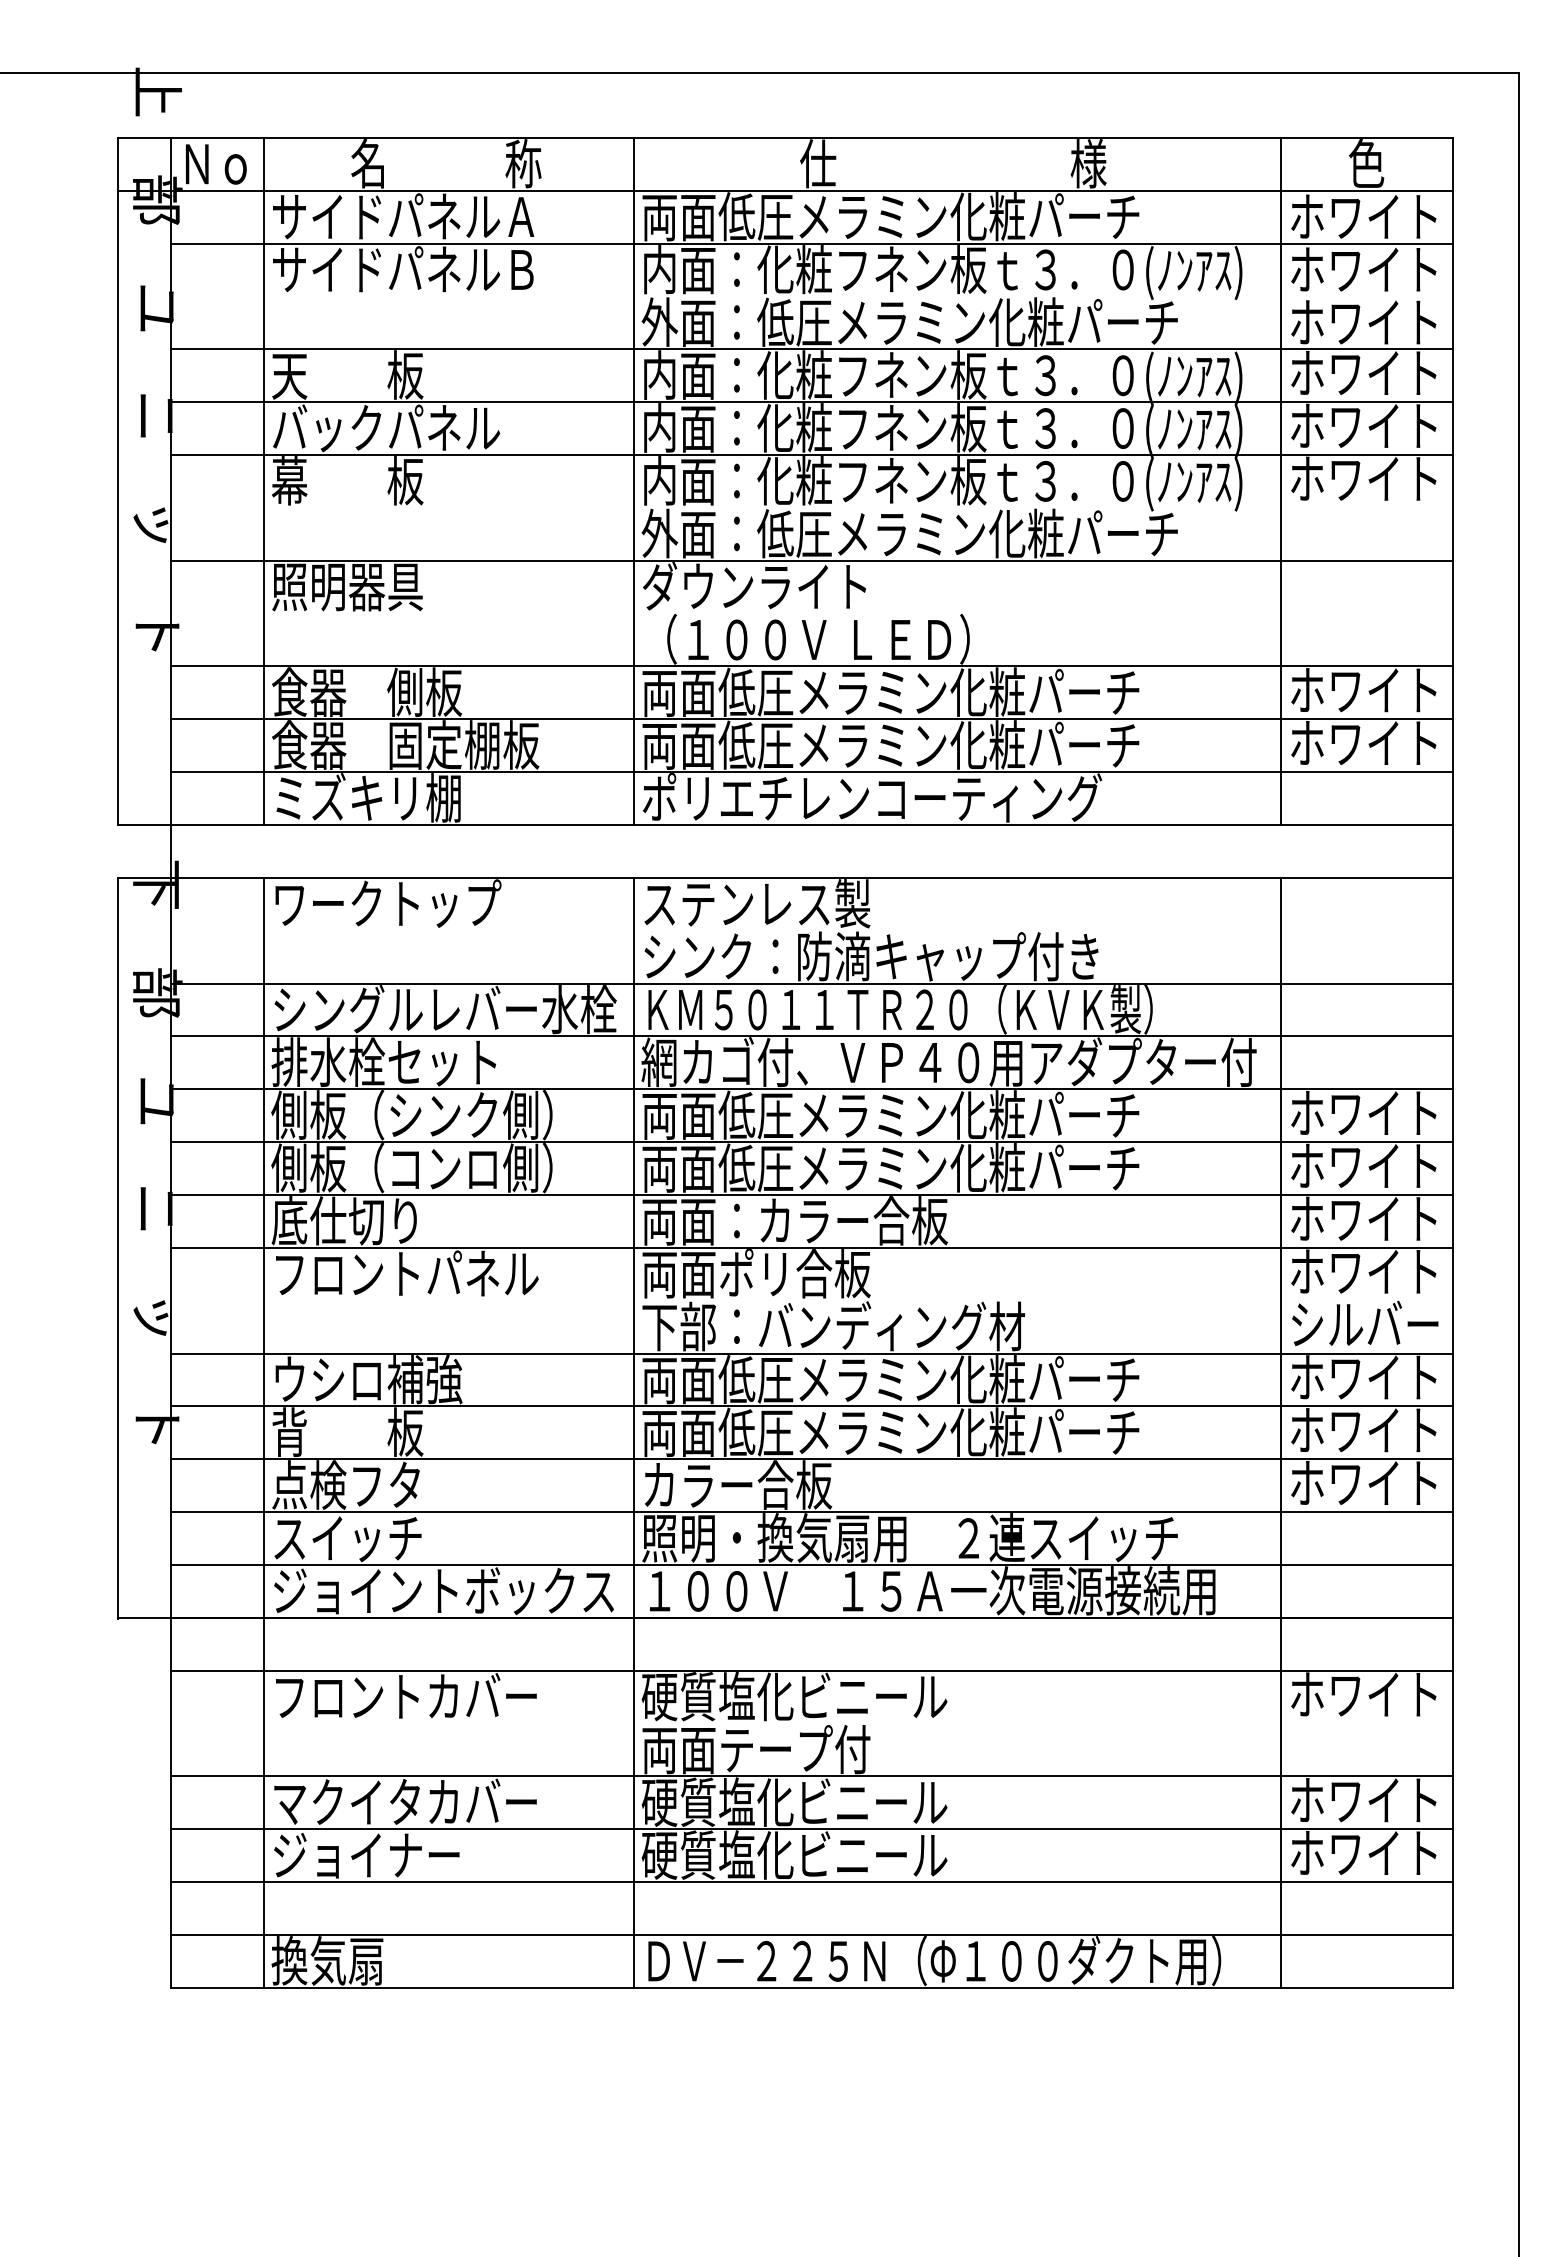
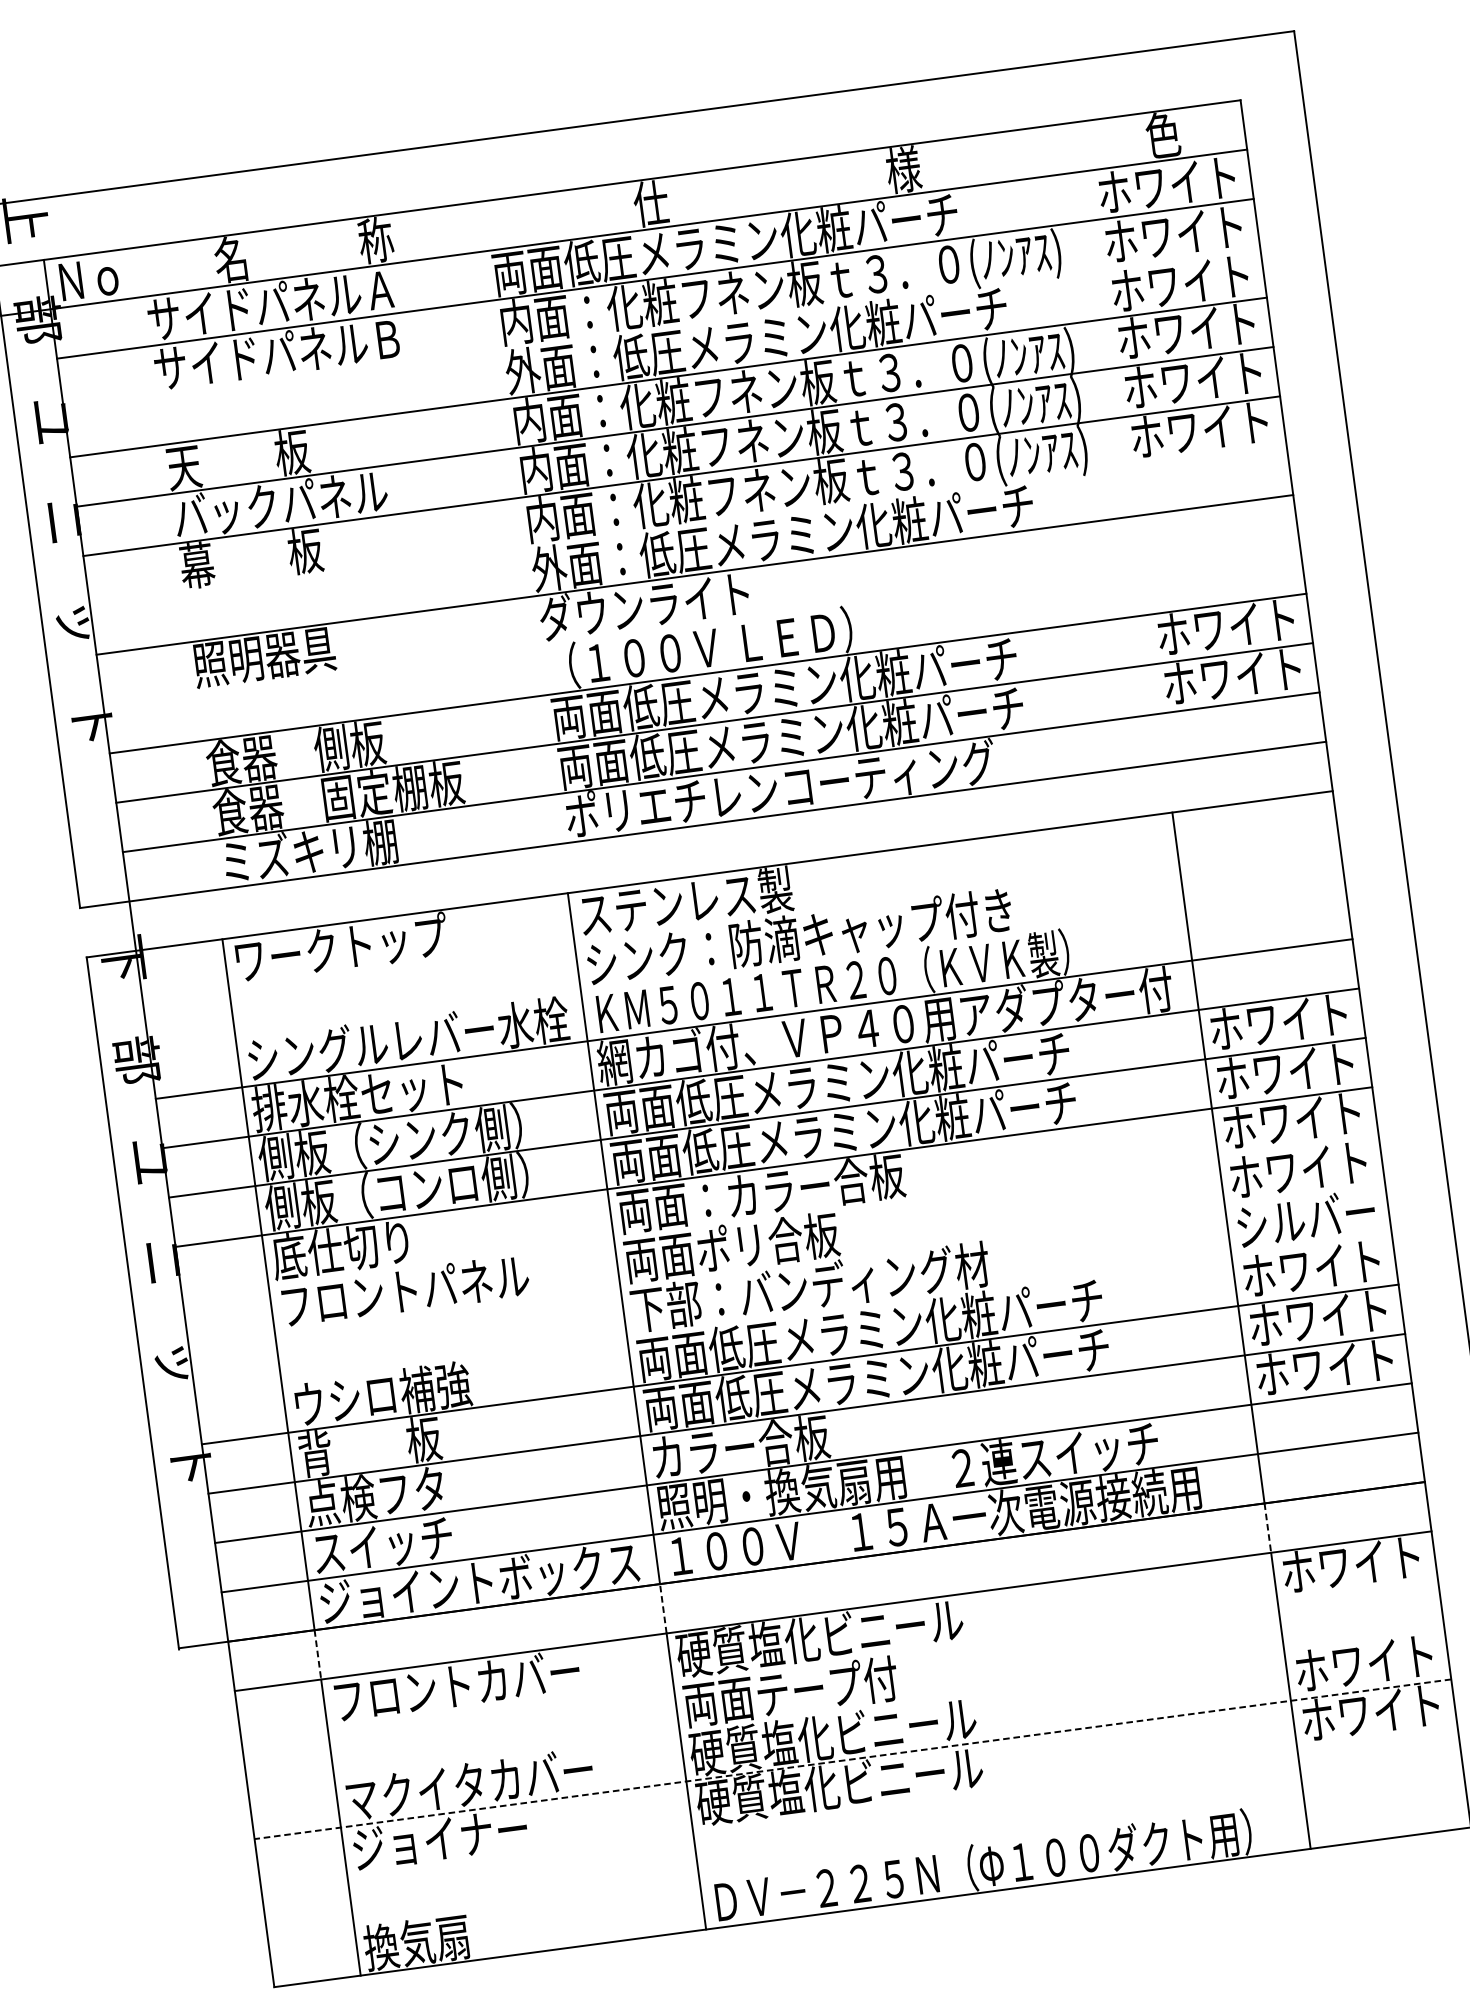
line: (263, 481) -> (172, 569), removed
line: (633, 481) -> (518, 523), removed
line: (1281, 481) -> (1123, 442), removed
line: (812, 983) -> (747, 969), removed
line: (812, 1247) -> (780, 1216), removed
line: (812, 1353) -> (793, 1314), removed
line: (633, 1643) -> (662, 1608), solid -> dashed
line: (263, 1644) -> (317, 1655), solid -> dashed
line: (1281, 1644) -> (1268, 1528), solid -> dashed
line: (812, 1776) -> (846, 1709), removed
line: (812, 1829) -> (853, 1759), solid -> dashed
line: (812, 1882) -> (859, 1808), removed
line: (812, 1935) -> (866, 1858), removed

